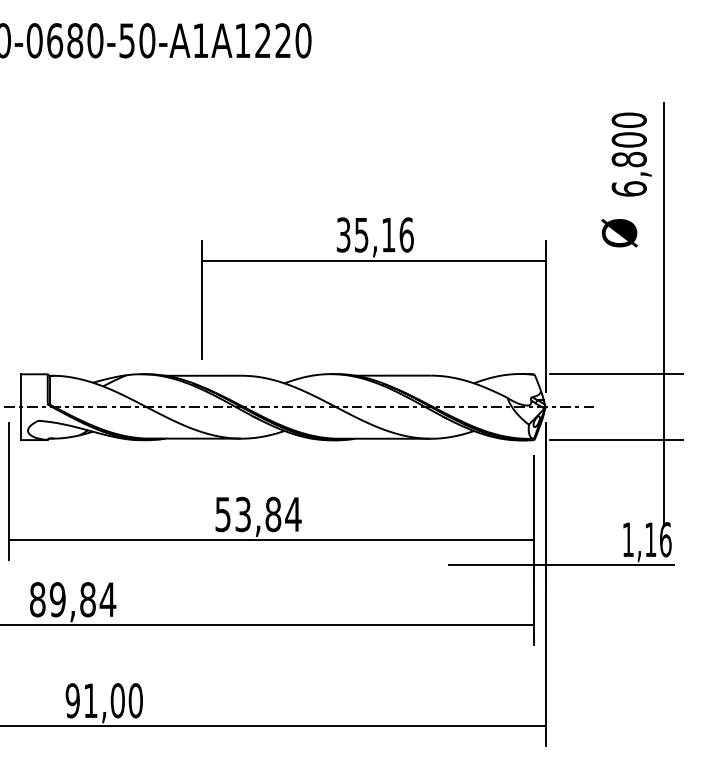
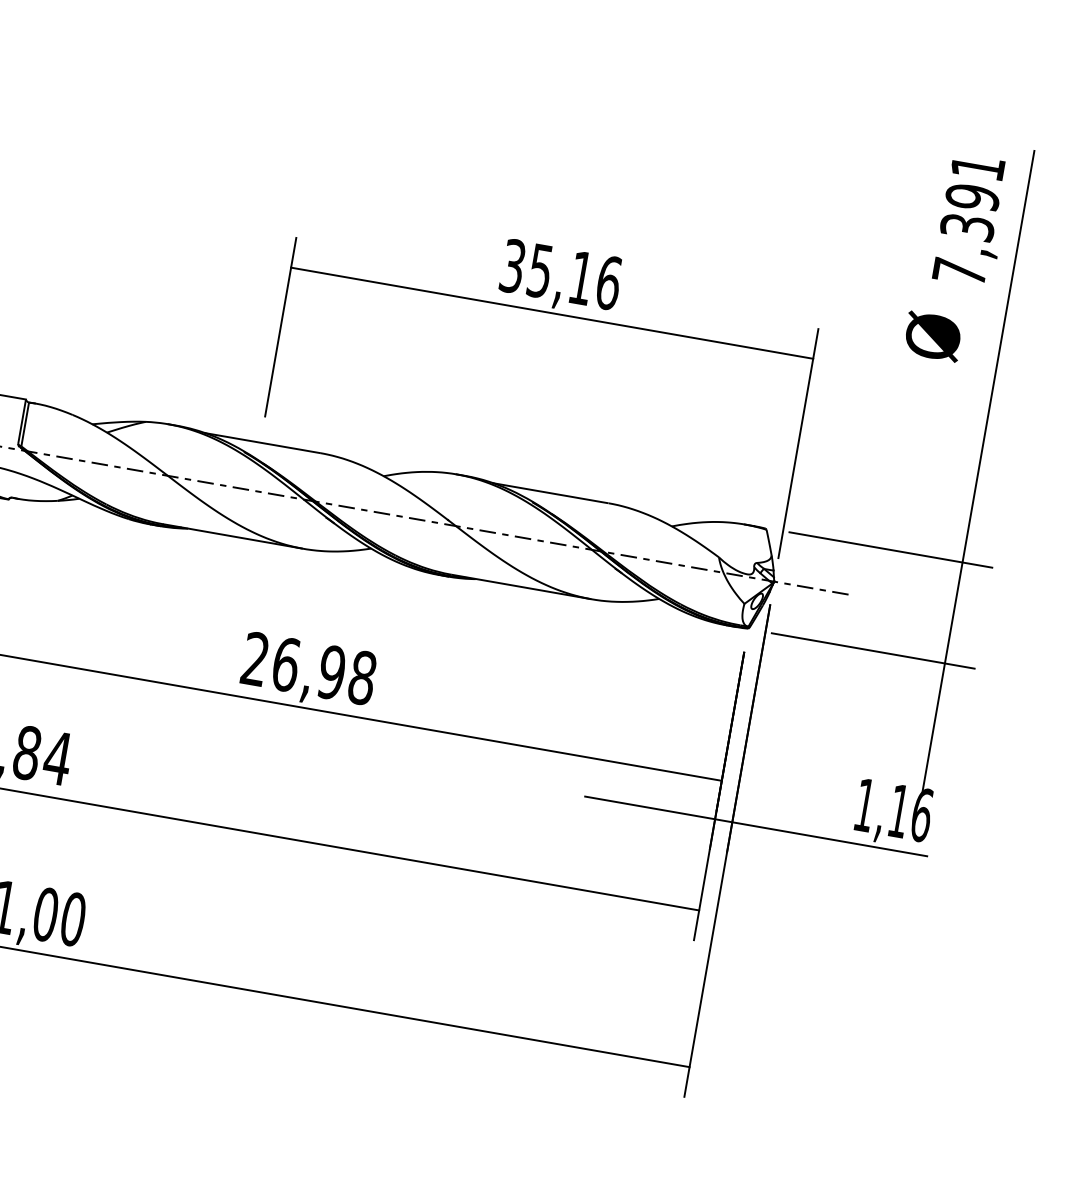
text: (628, 154) -> (967, 219), 6,800 -> 7,391
text: (258, 514) -> (309, 668), 53,84 -> 26,98

